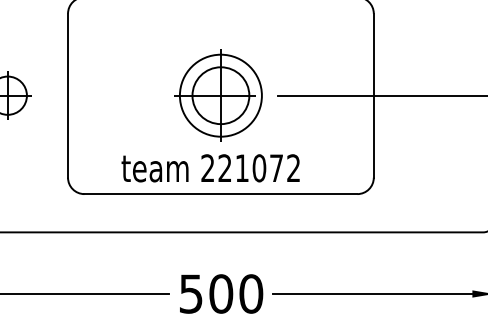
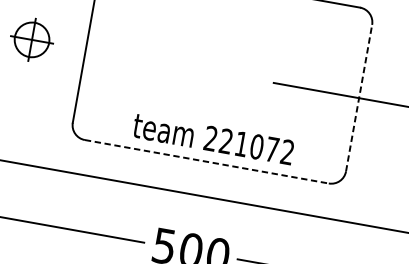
part: (218, 95) -> (220, 73), removed
line: (373, 95) -> (358, 97), solid -> dashed
text: (210, 168) -> (213, 139), moved
line: (221, 194) -> (207, 162), solid -> dashed

